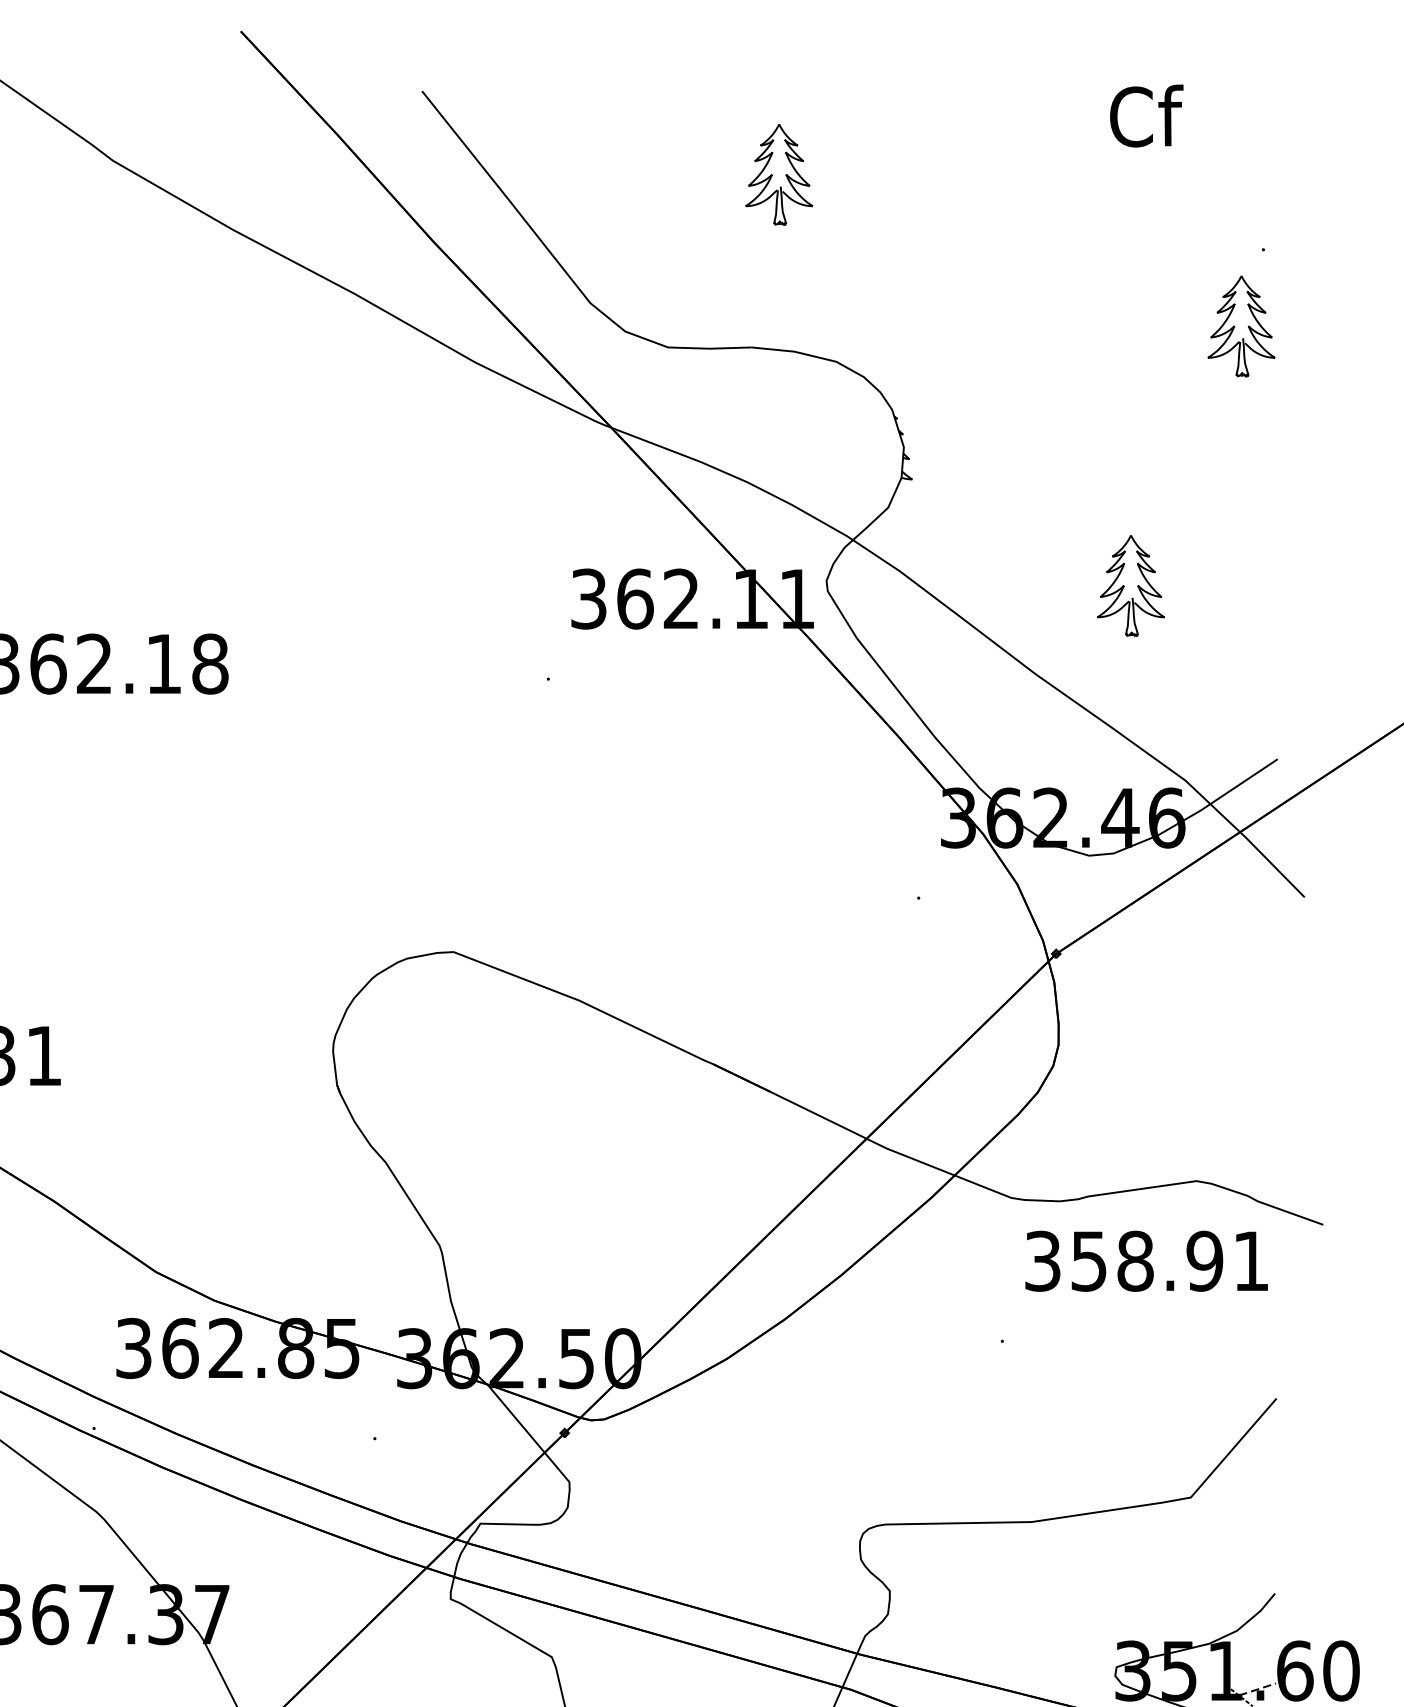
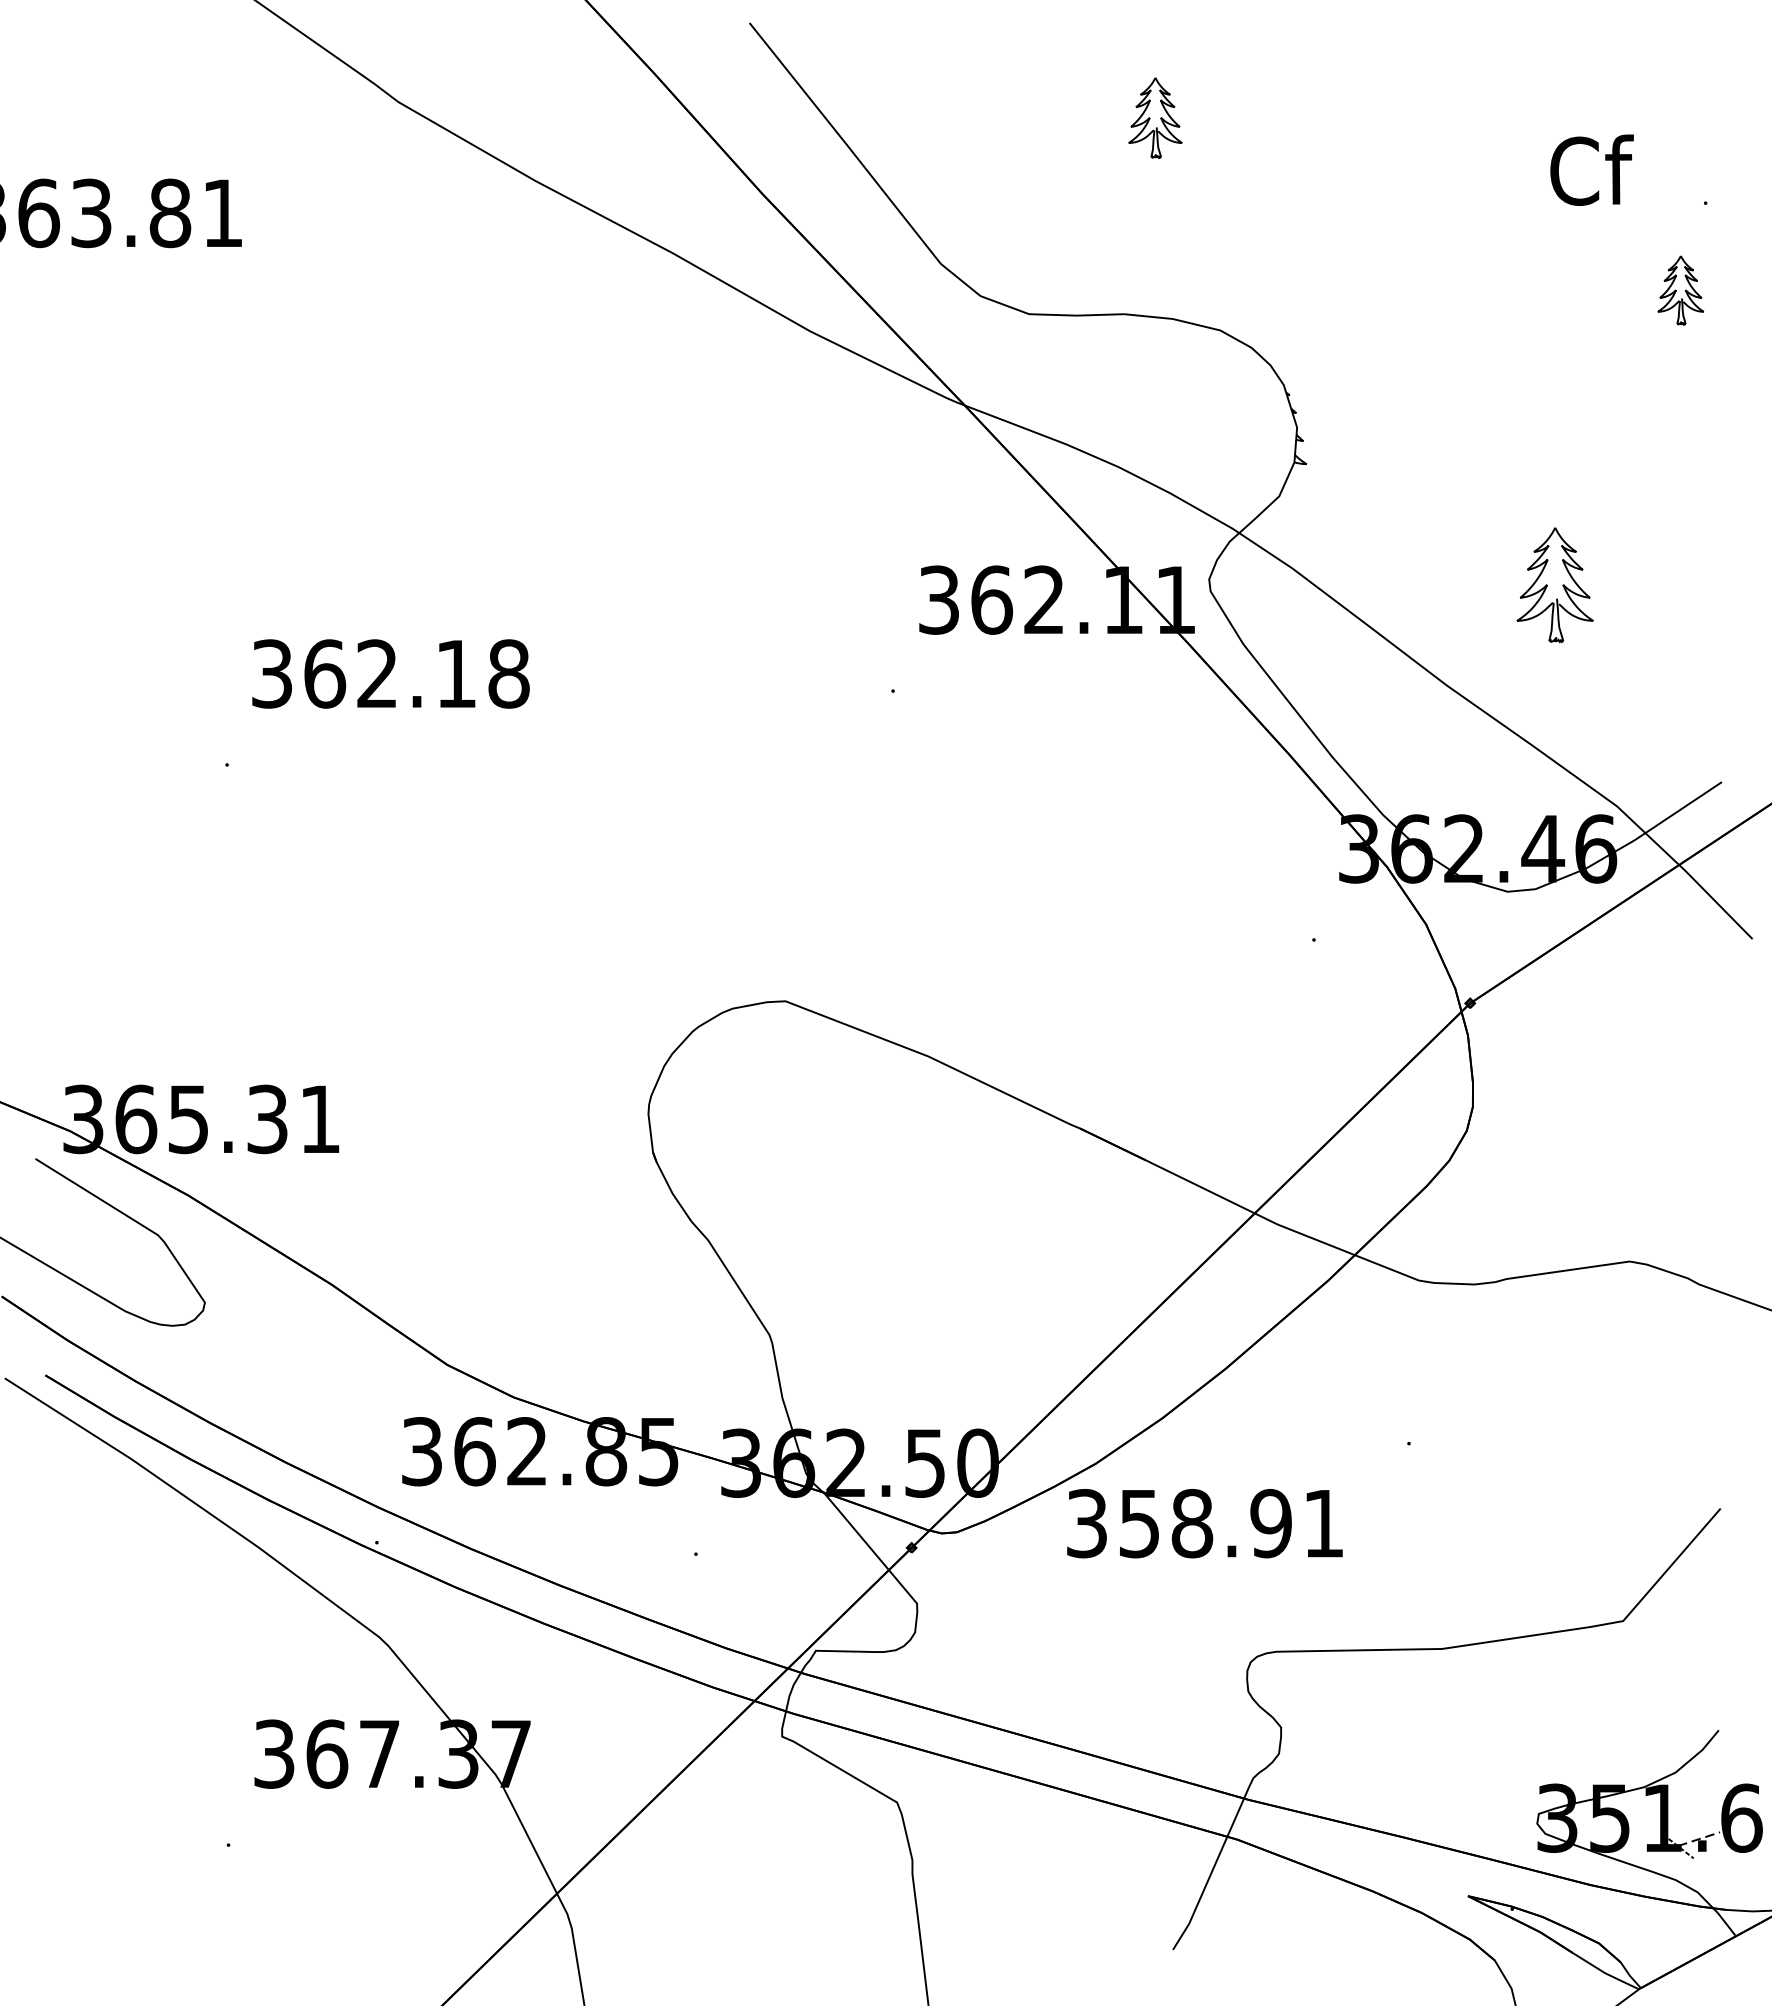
text: (1146, 115) -> (1591, 169), moved
part: (779, 174) -> (1155, 117), size x0.7
part: (1241, 326) -> (1680, 290), size x0.6
text: (1146, 1261) -> (1204, 1523), moved

